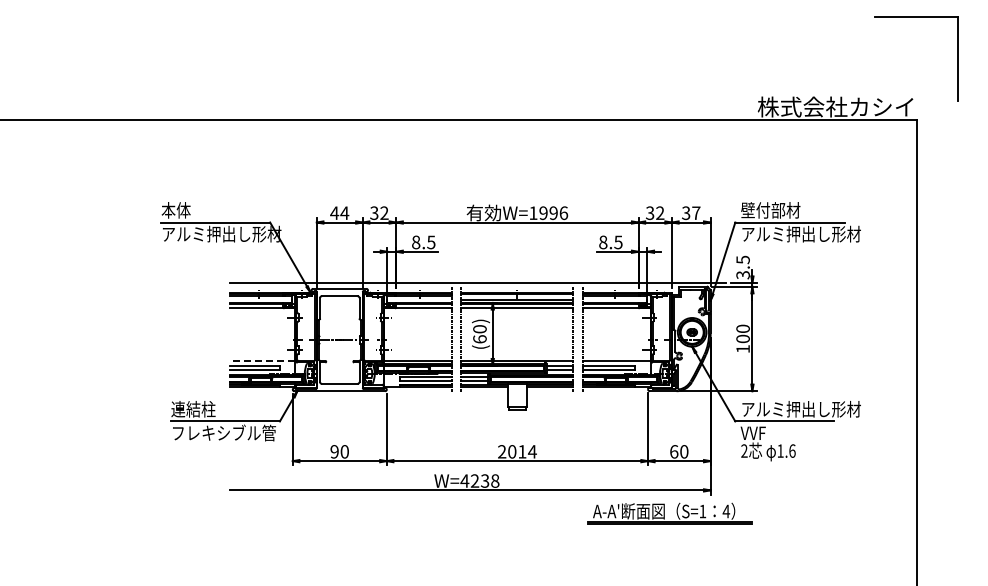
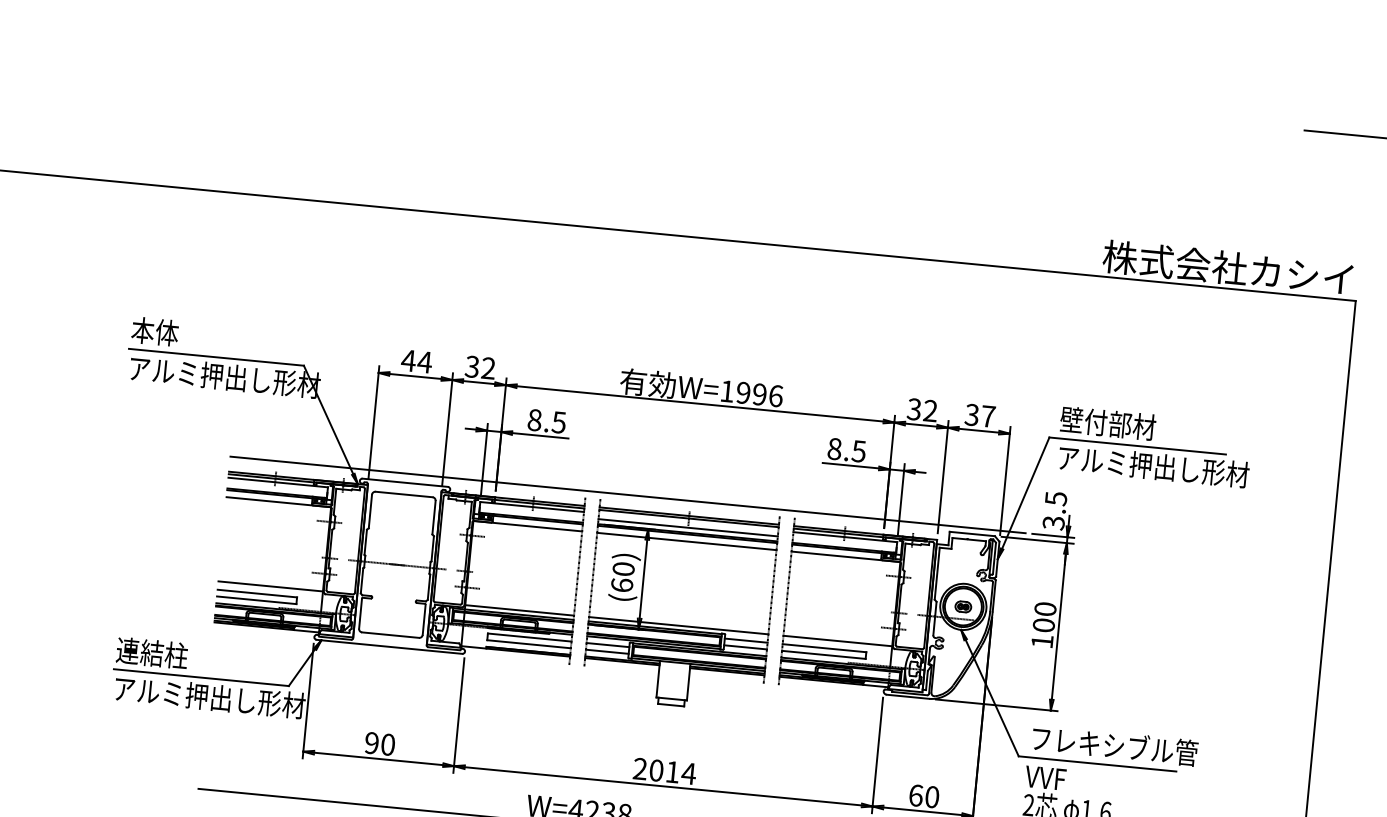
line: (262, 360) -> (270, 585), dashed -> solid
text: (801, 408) -> (1126, 745), アルミ押出し形材 -> フレキシブル管
text: (231, 432) -> (209, 696), フレキシブル管 -> アルミ押出し形材

